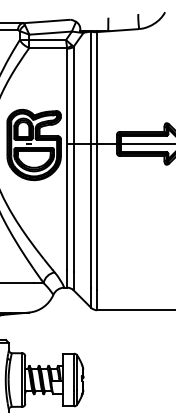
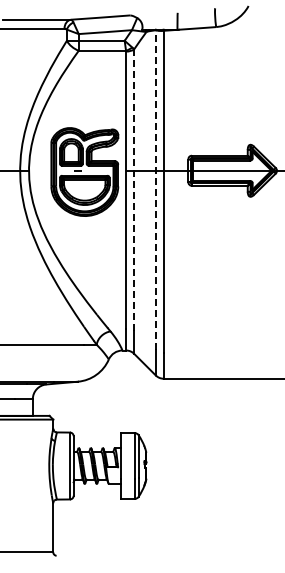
line: (90, 158) -> (155, 189), solid -> dashed
line: (73, 159) -> (134, 190), solid -> dashed

